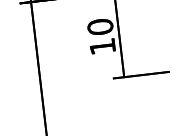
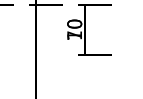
text: (102, 46) -> (74, 35), 10 -> 70

